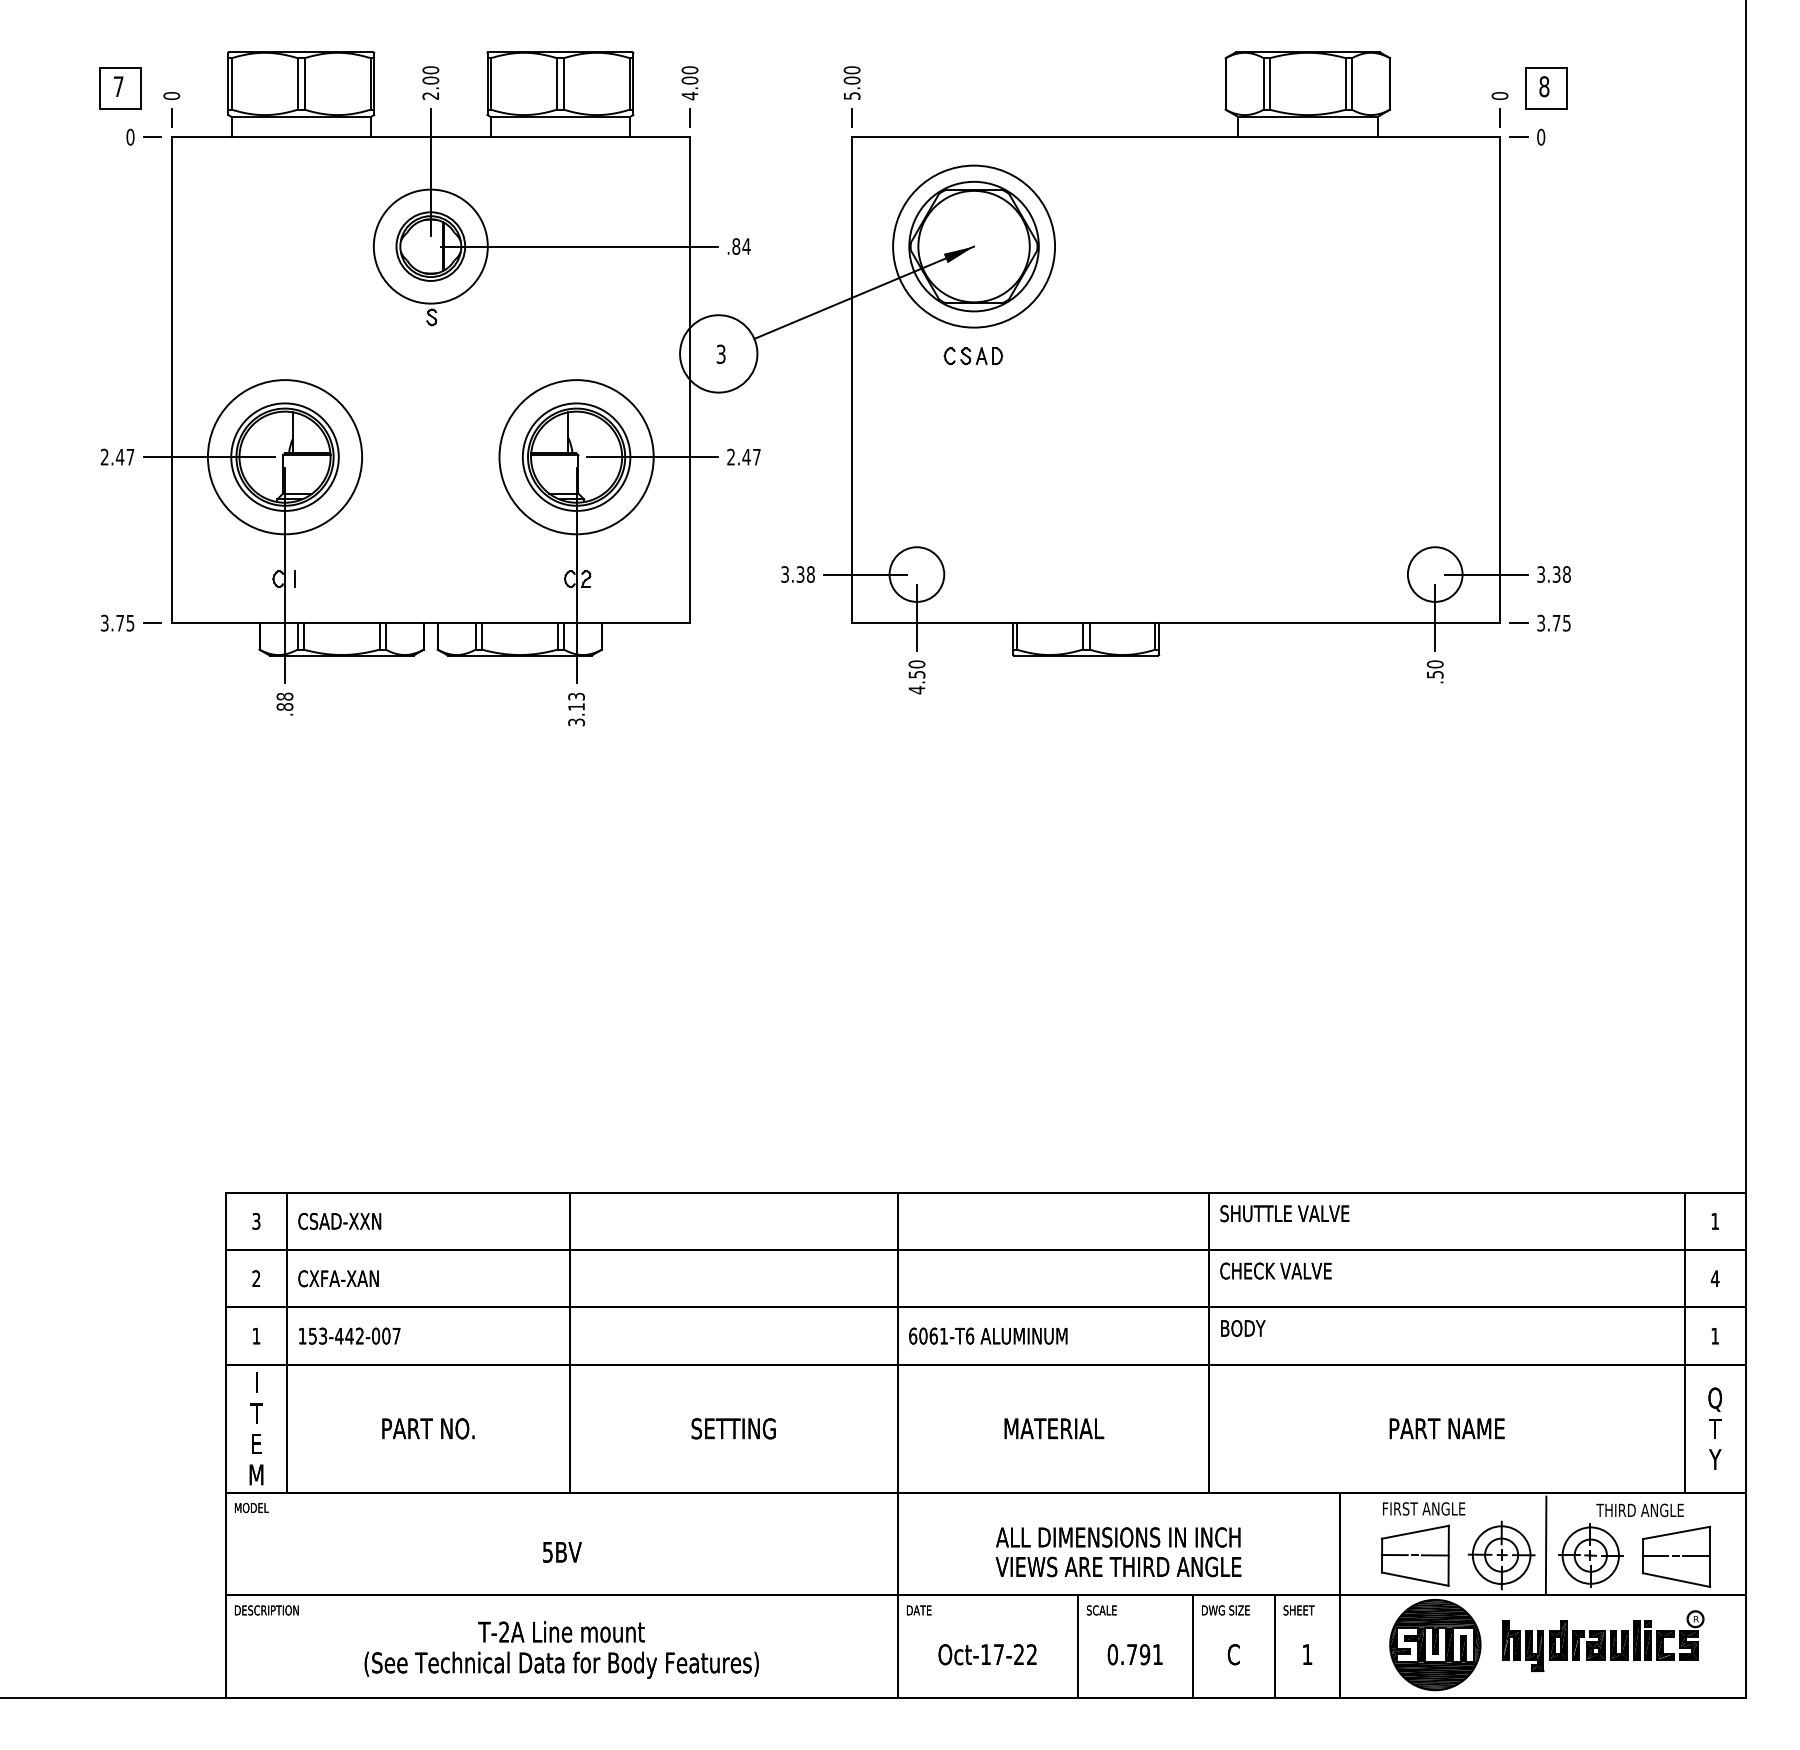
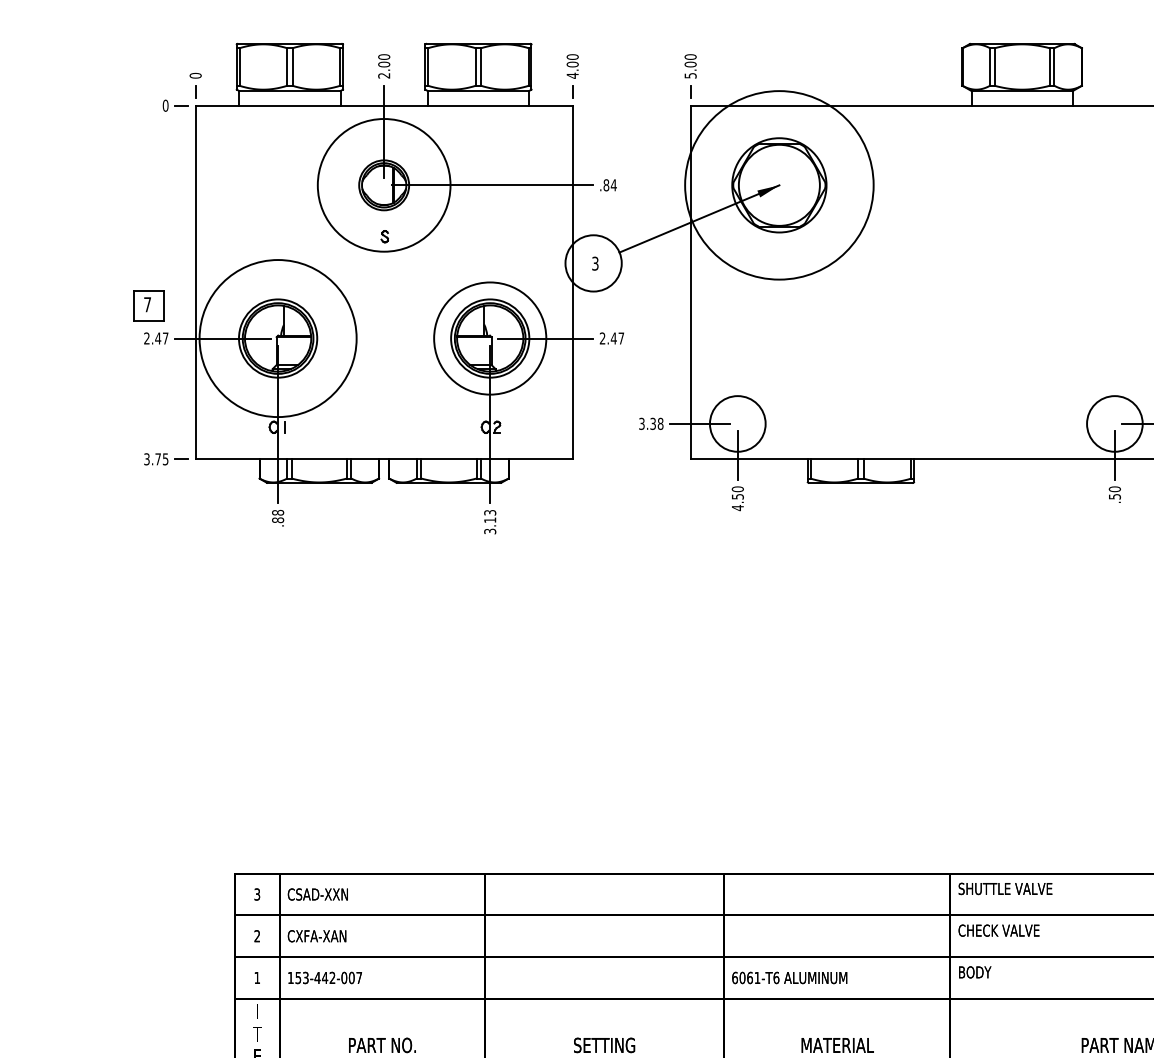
part: (120, 88) -> (148, 306), moved
circle: (430, 246) -> (383, 185), size x1.6
circle: (974, 246) -> (779, 185), size x1.6
part: (973, 356) -> (778, 265), removed
circle: (284, 457) -> (277, 338), size x1.4
circle: (916, 574) -> (737, 423), size x1.4
circle: (1434, 574) -> (1114, 423), size x1.4

